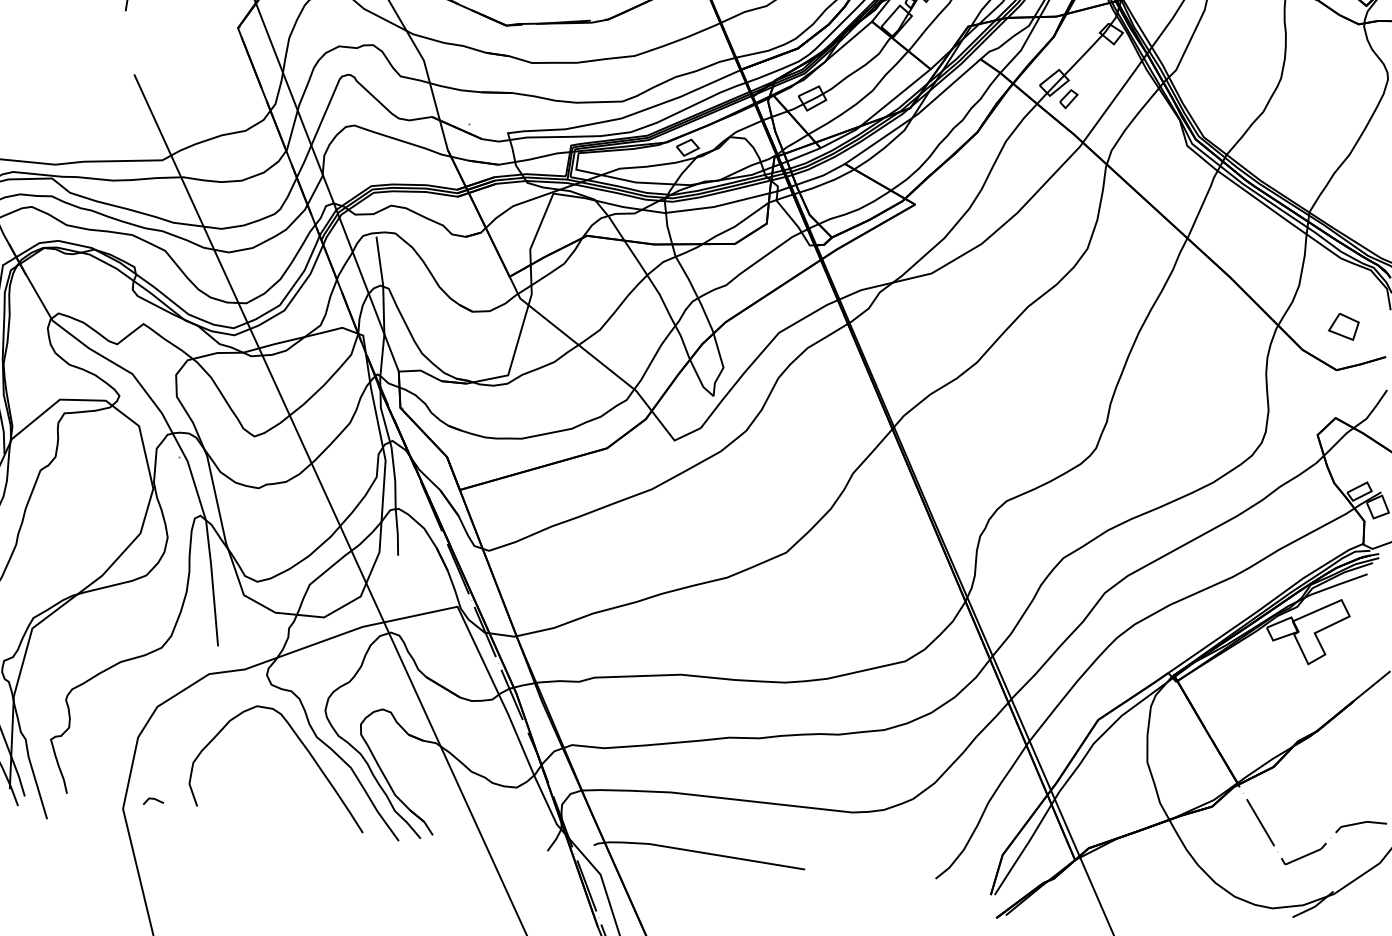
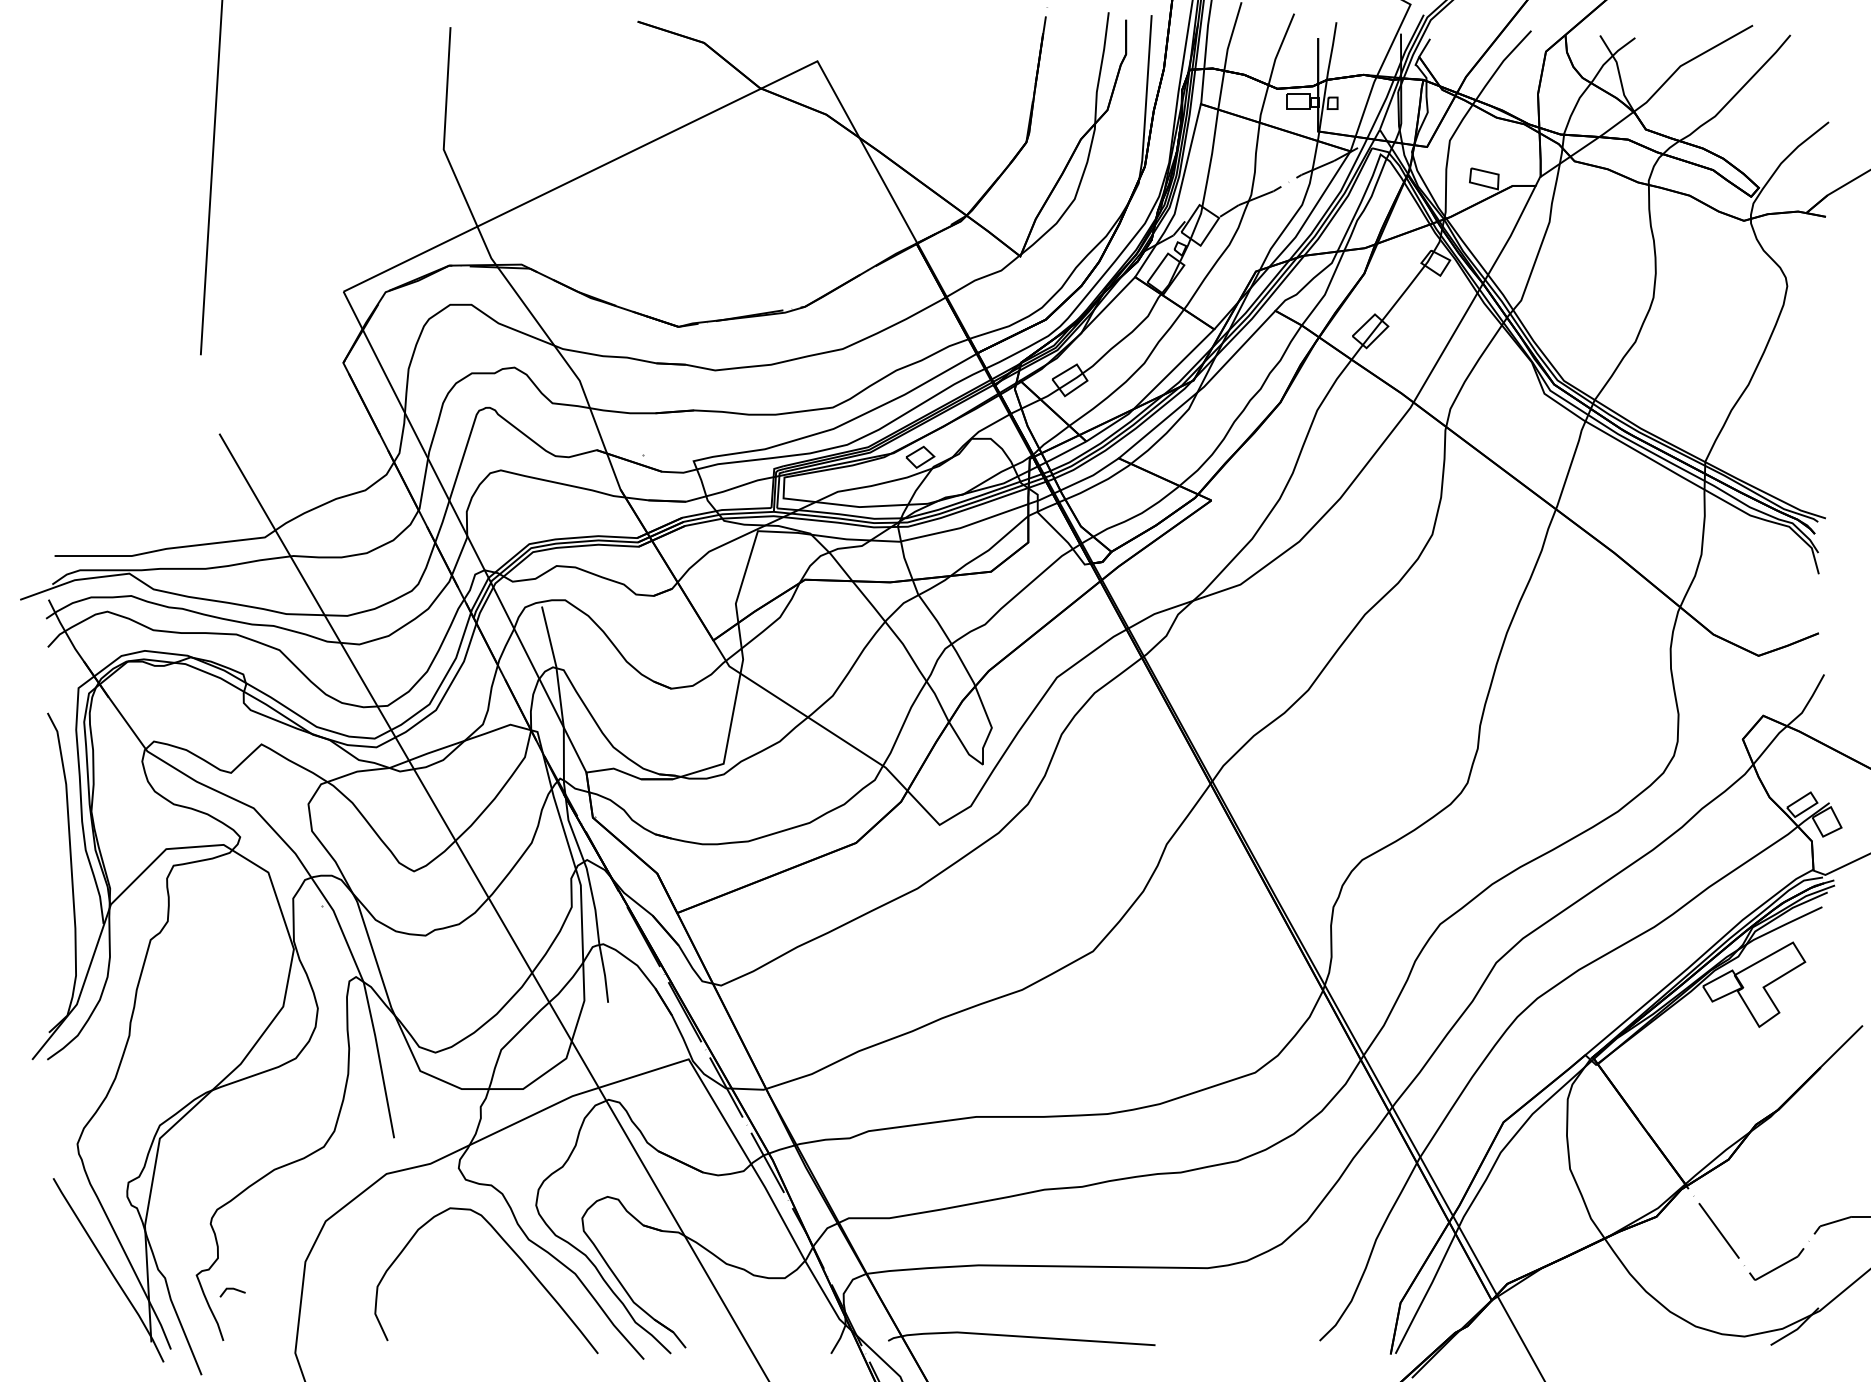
part: (1068, 98) -> (1390, 349), removed
part: (1343, 326) -> (1762, 600), removed
line: (153, 799) -> (232, 1289), moved

